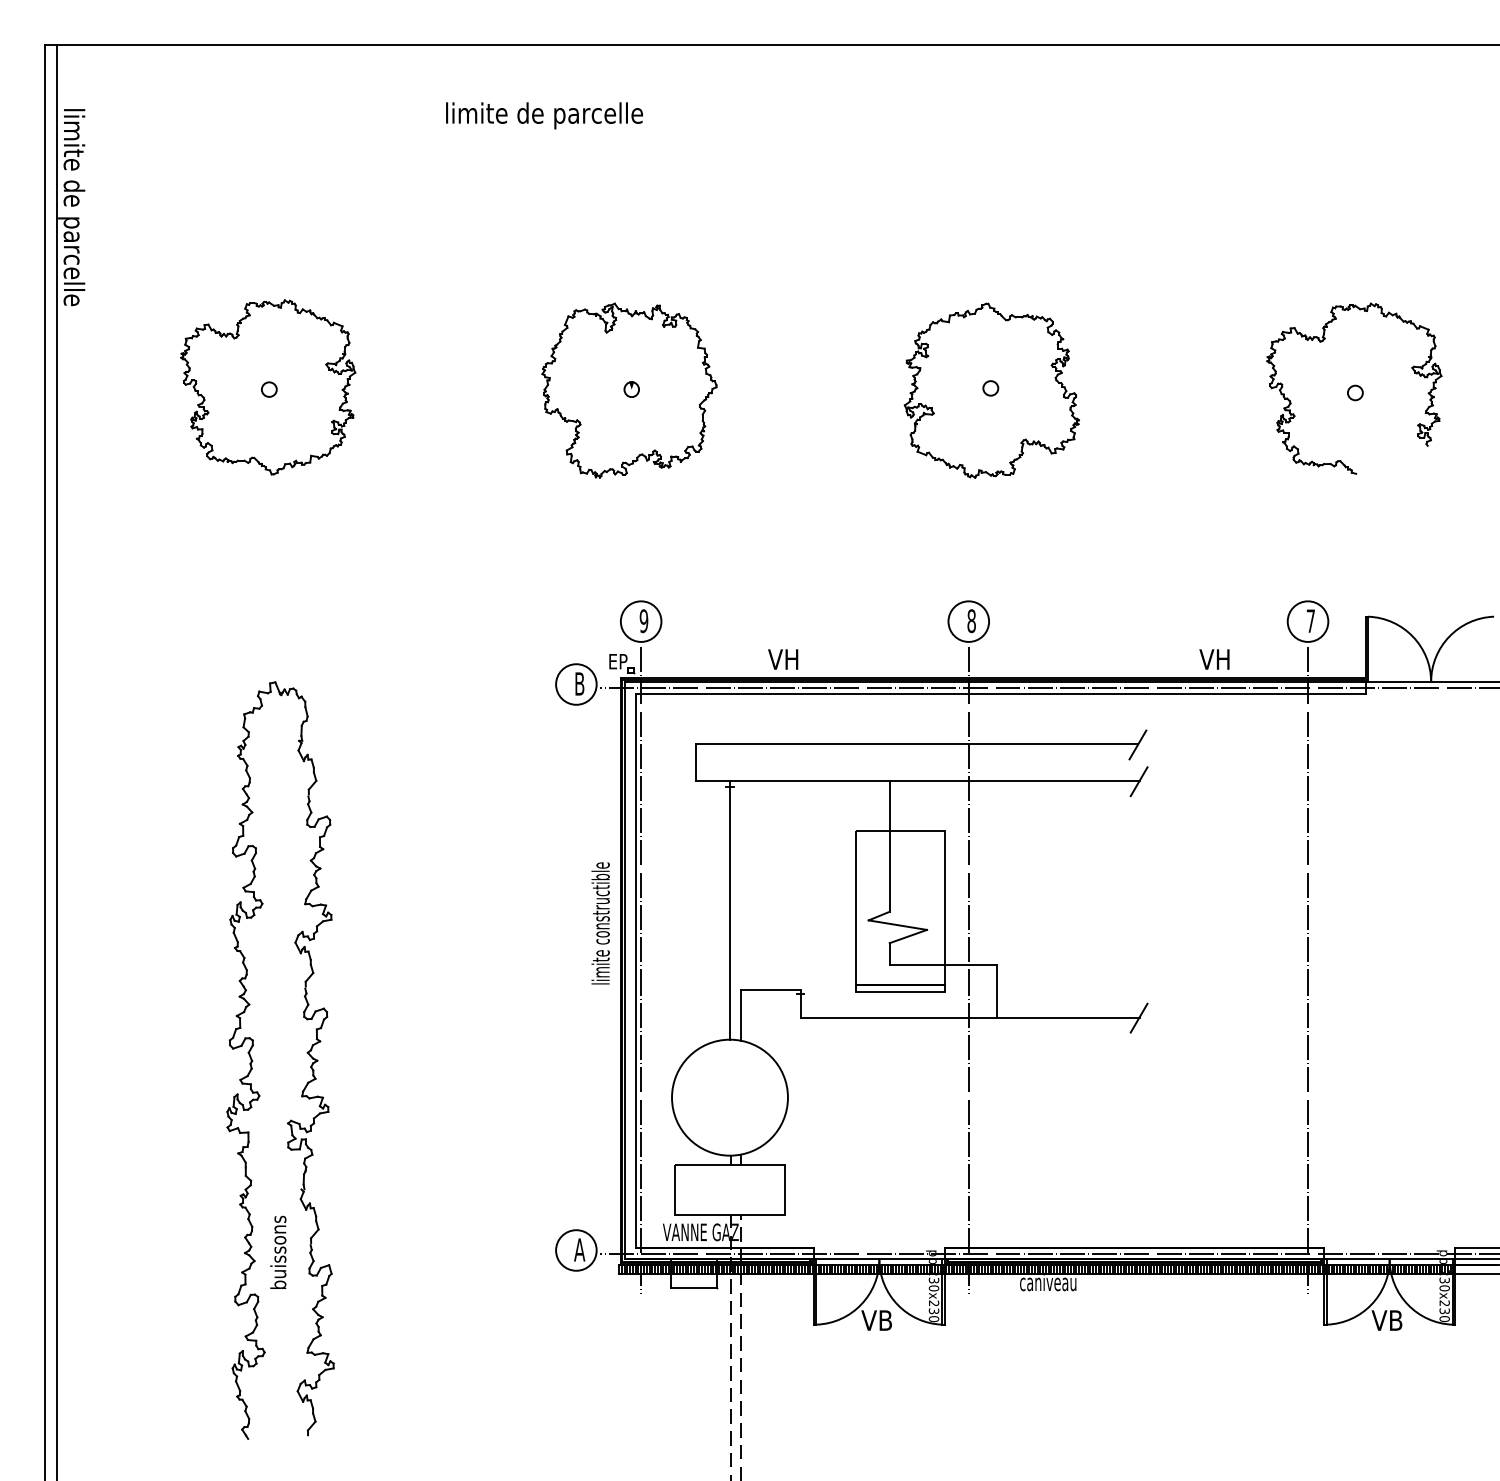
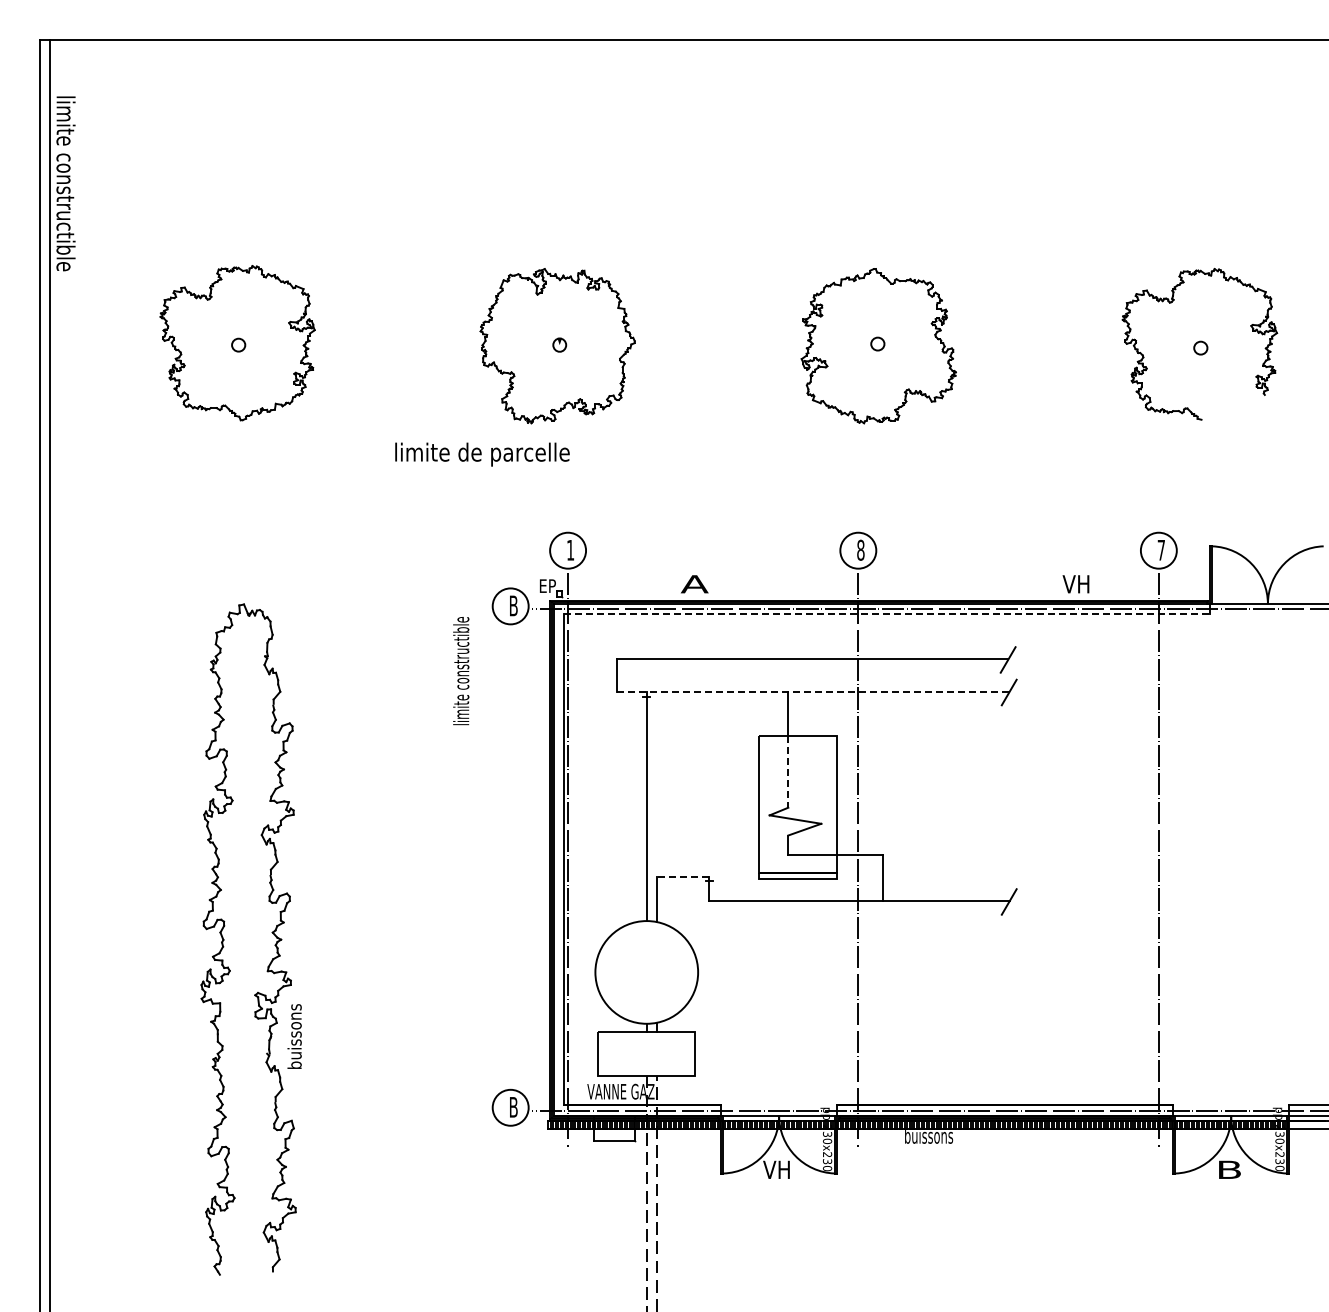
text: (544, 115) -> (482, 454), moved
text: (71, 207) -> (63, 183), limite de parcelle -> limite constructible
text: (643, 620) -> (570, 549), 9 -> 1
text: (783, 659) -> (694, 584), VH -> A
line: (1001, 693) -> (887, 614), solid -> dashed
line: (918, 780) -> (813, 691), solid -> dashed
line: (889, 872) -> (788, 772), solid -> dashed
text: (600, 923) -> (461, 671), moved
line: (770, 989) -> (682, 876), solid -> dashed
text: (579, 1250) -> (513, 1107), A -> B
text: (278, 1252) -> (294, 1036), moved
text: (1048, 1281) -> (928, 1135), caniveau -> buissons
text: (877, 1320) -> (777, 1169), VB -> VH
text: (1386, 1320) -> (1228, 1169), VB -> B

